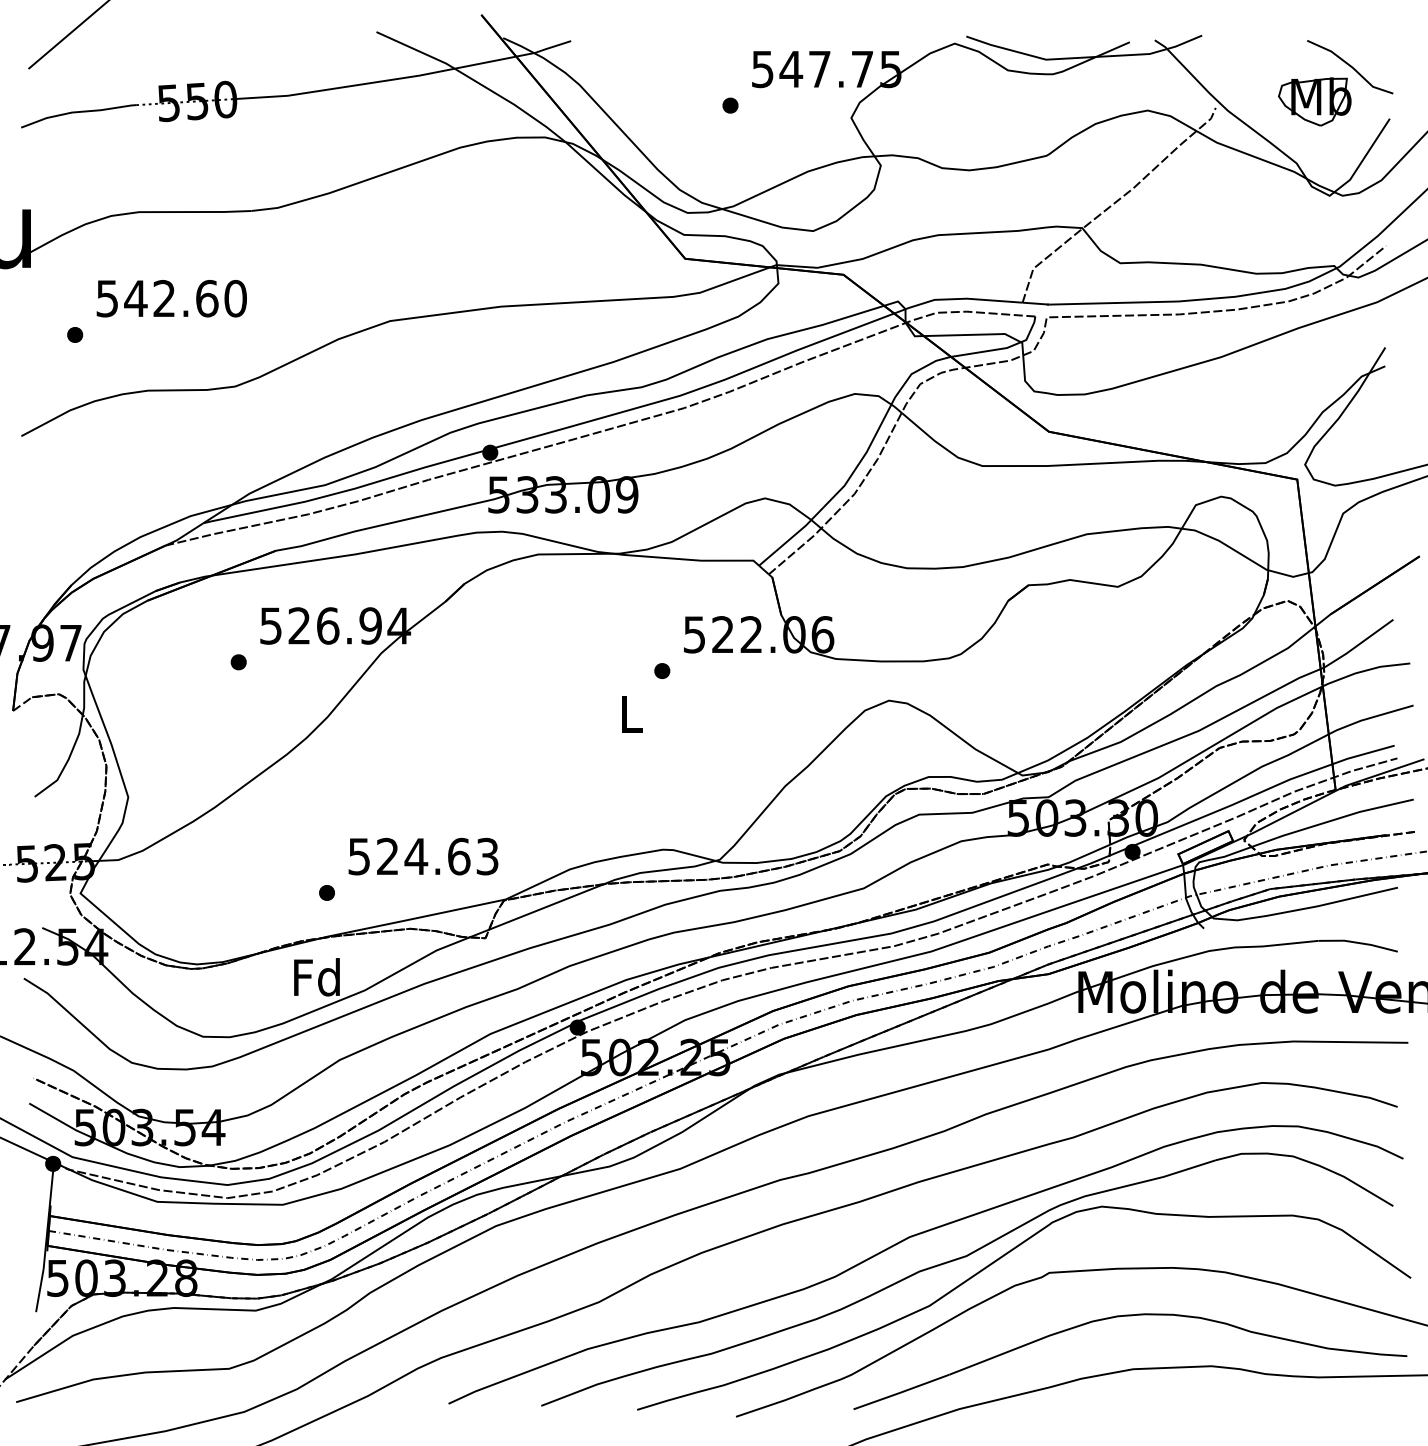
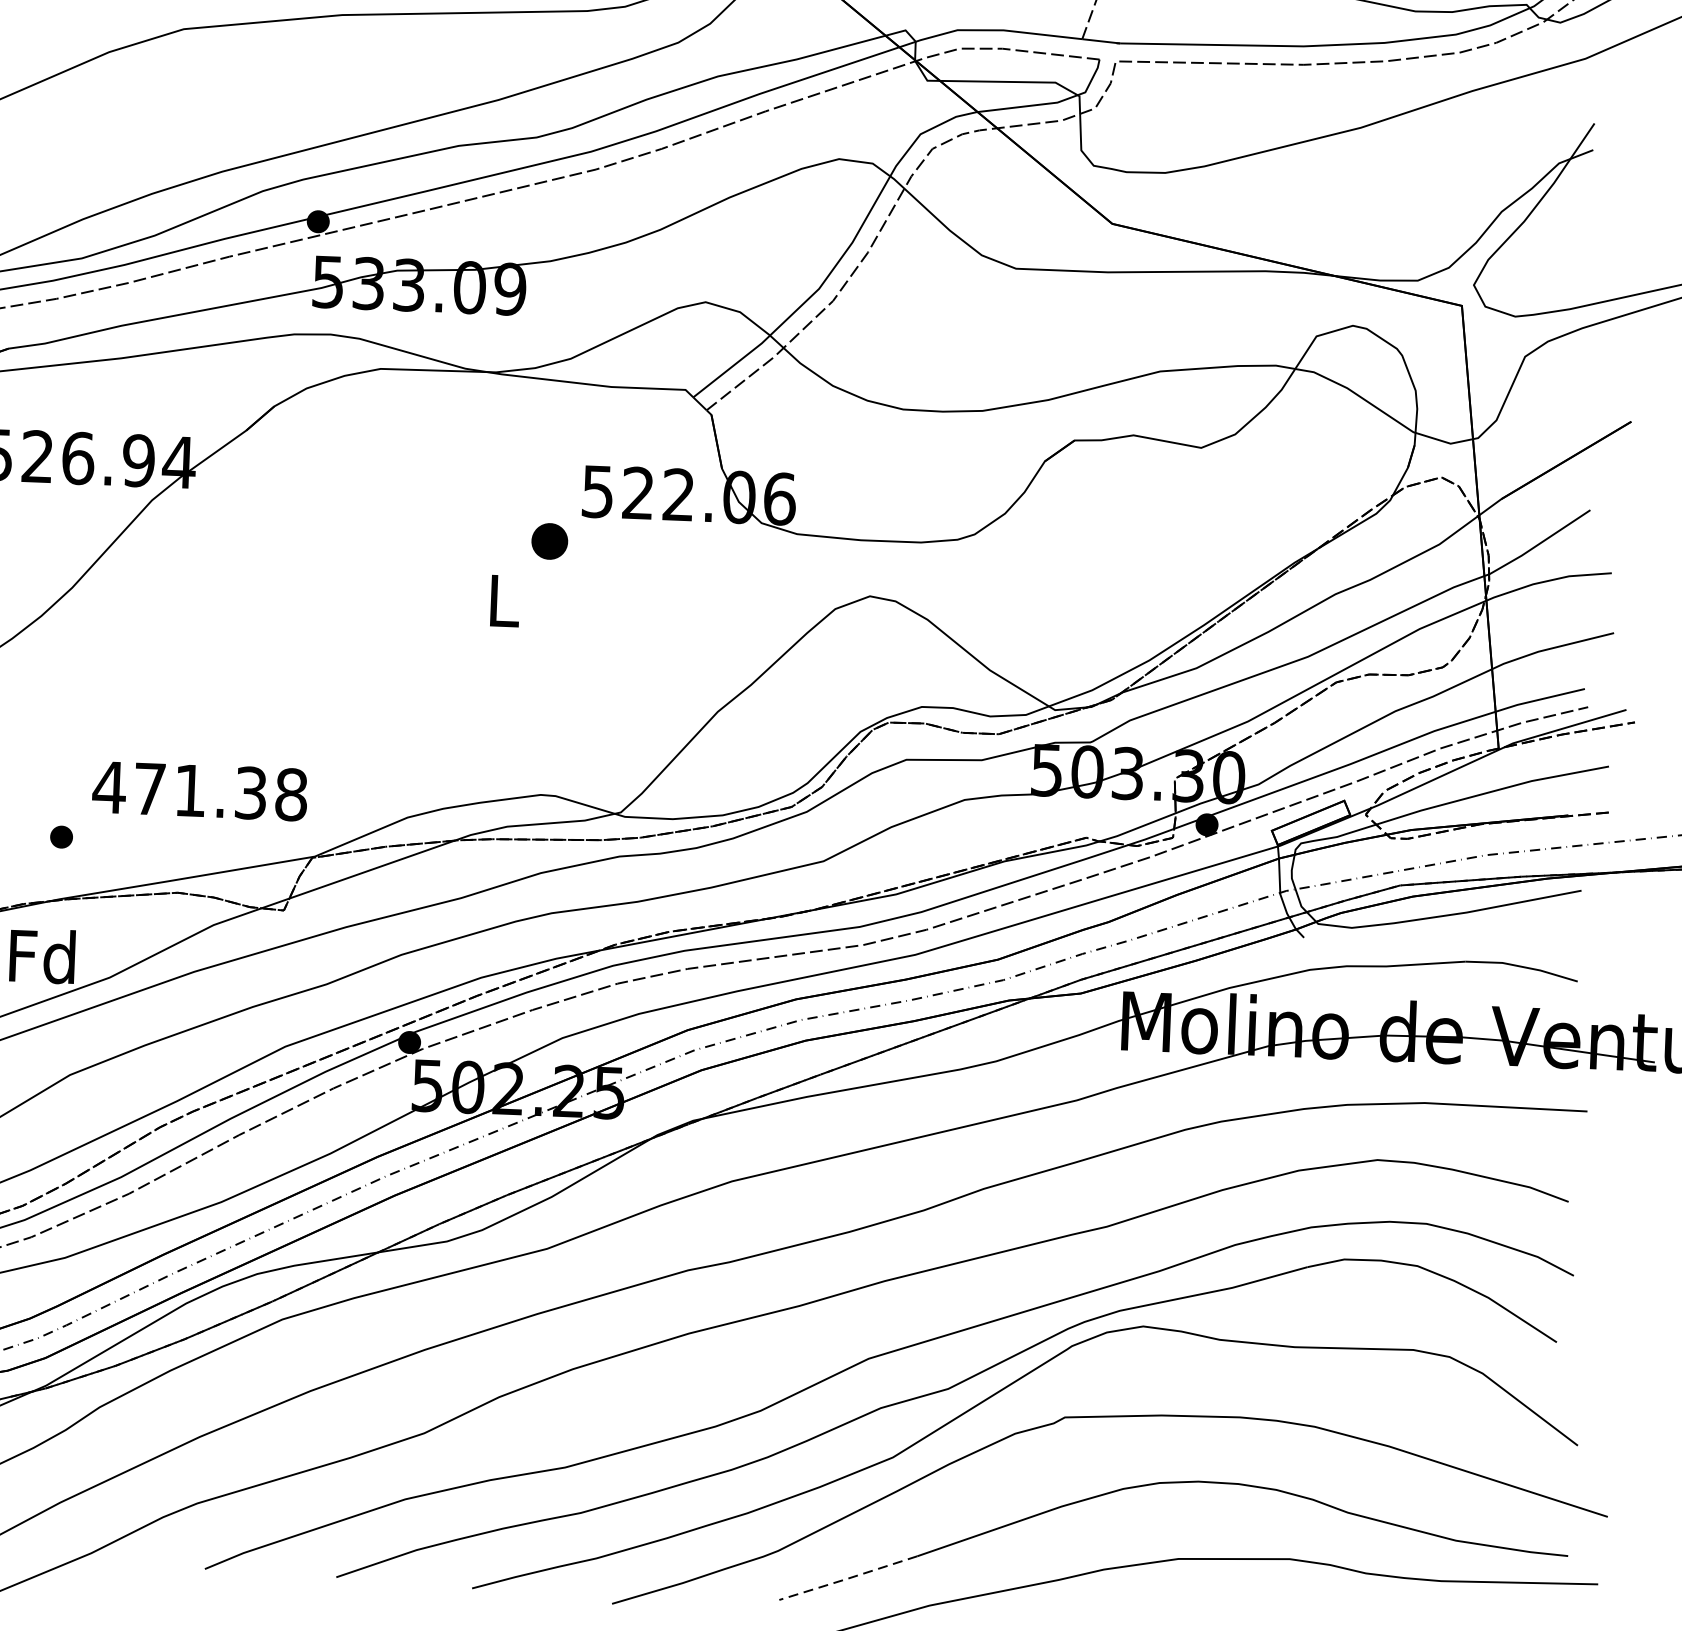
part: (662, 670) -> (550, 540), size x1.6
text: (422, 856) -> (199, 790), 524.63 -> 471.38
line: (901, 1392) -> (848, 1578), solid -> dashed

